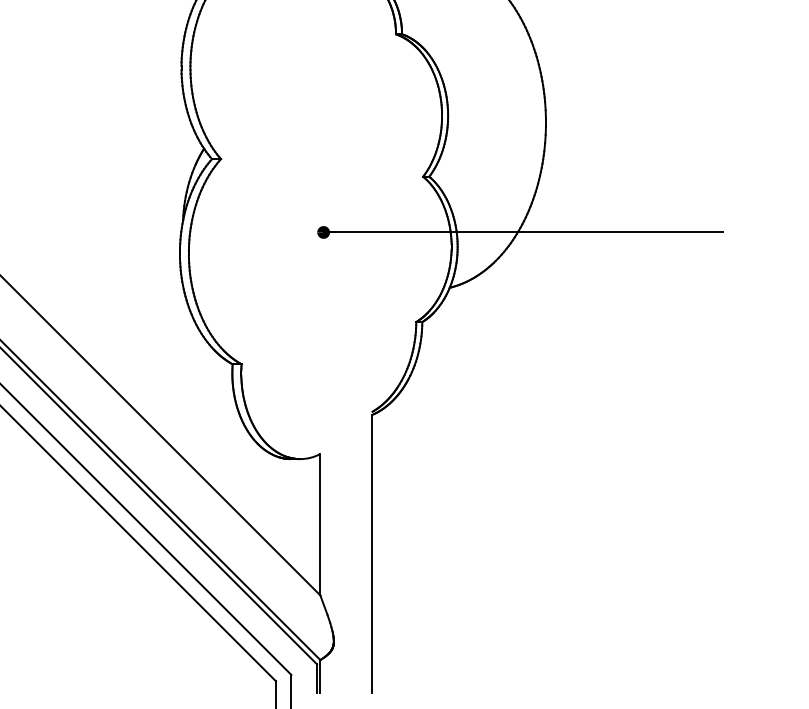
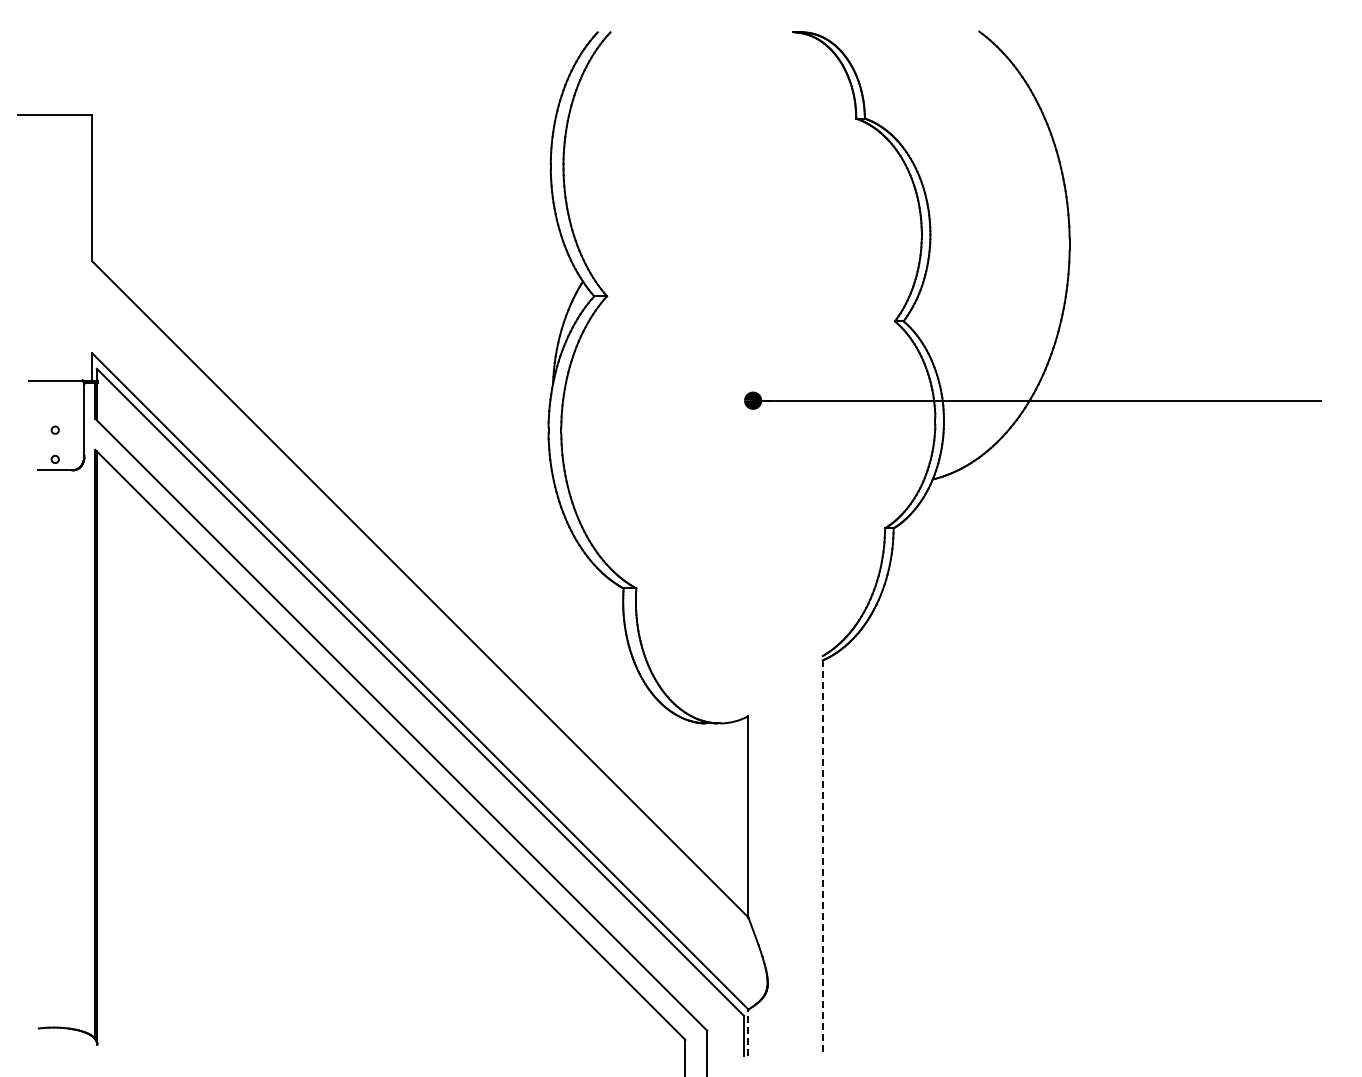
line: (372, 553) -> (822, 858), solid -> dashed
line: (320, 676) -> (748, 1032), solid -> dashed

